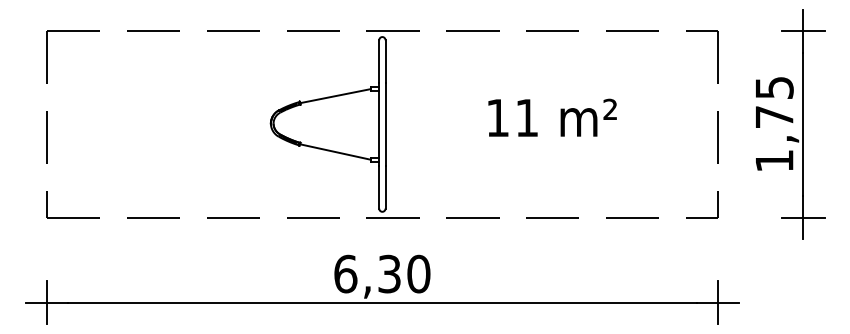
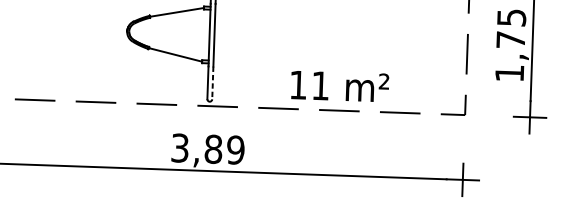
text: (552, 117) -> (339, 86), moved
line: (385, 187) -> (212, 83), solid -> dashed
text: (382, 273) -> (208, 148), 6,30 -> 3,89

